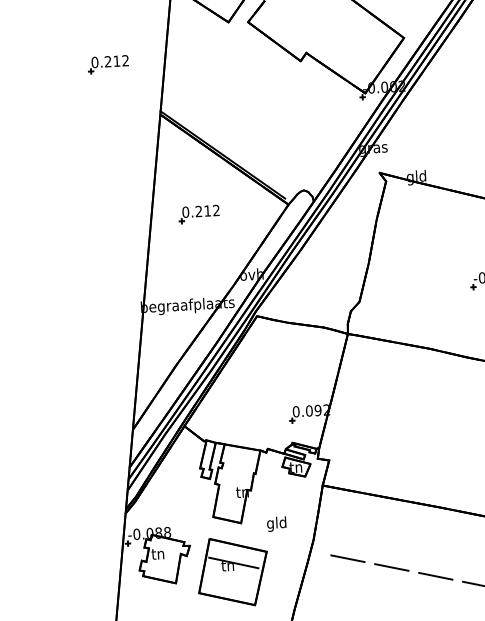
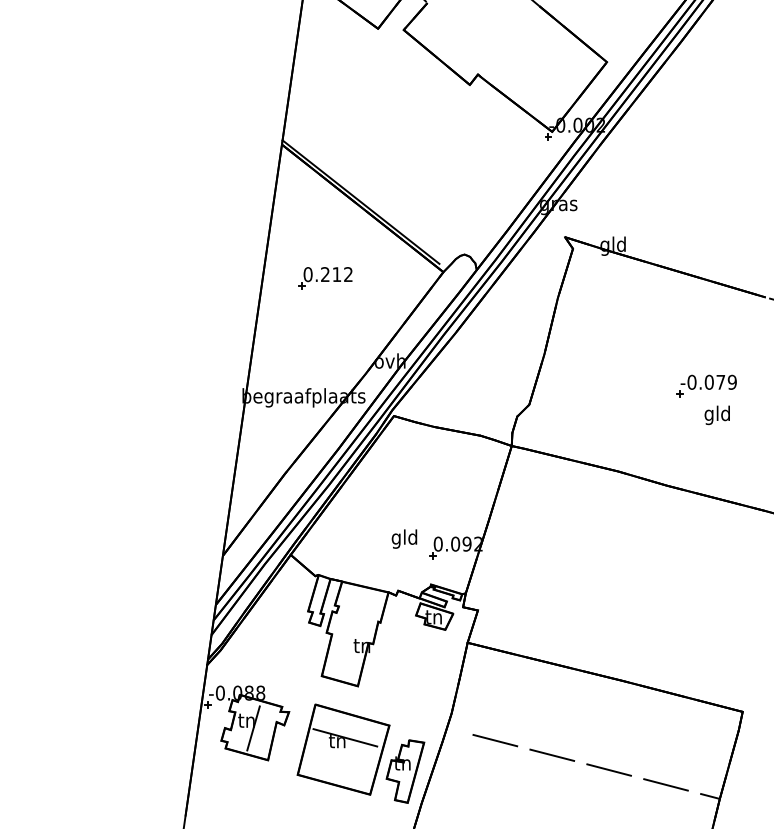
part: (108, 64) -> (217, 75), removed
text: (276, 523) -> (404, 538), moved
line: (163, 559) -> (253, 728), added
part: (280, 586) -> (405, 771), added

